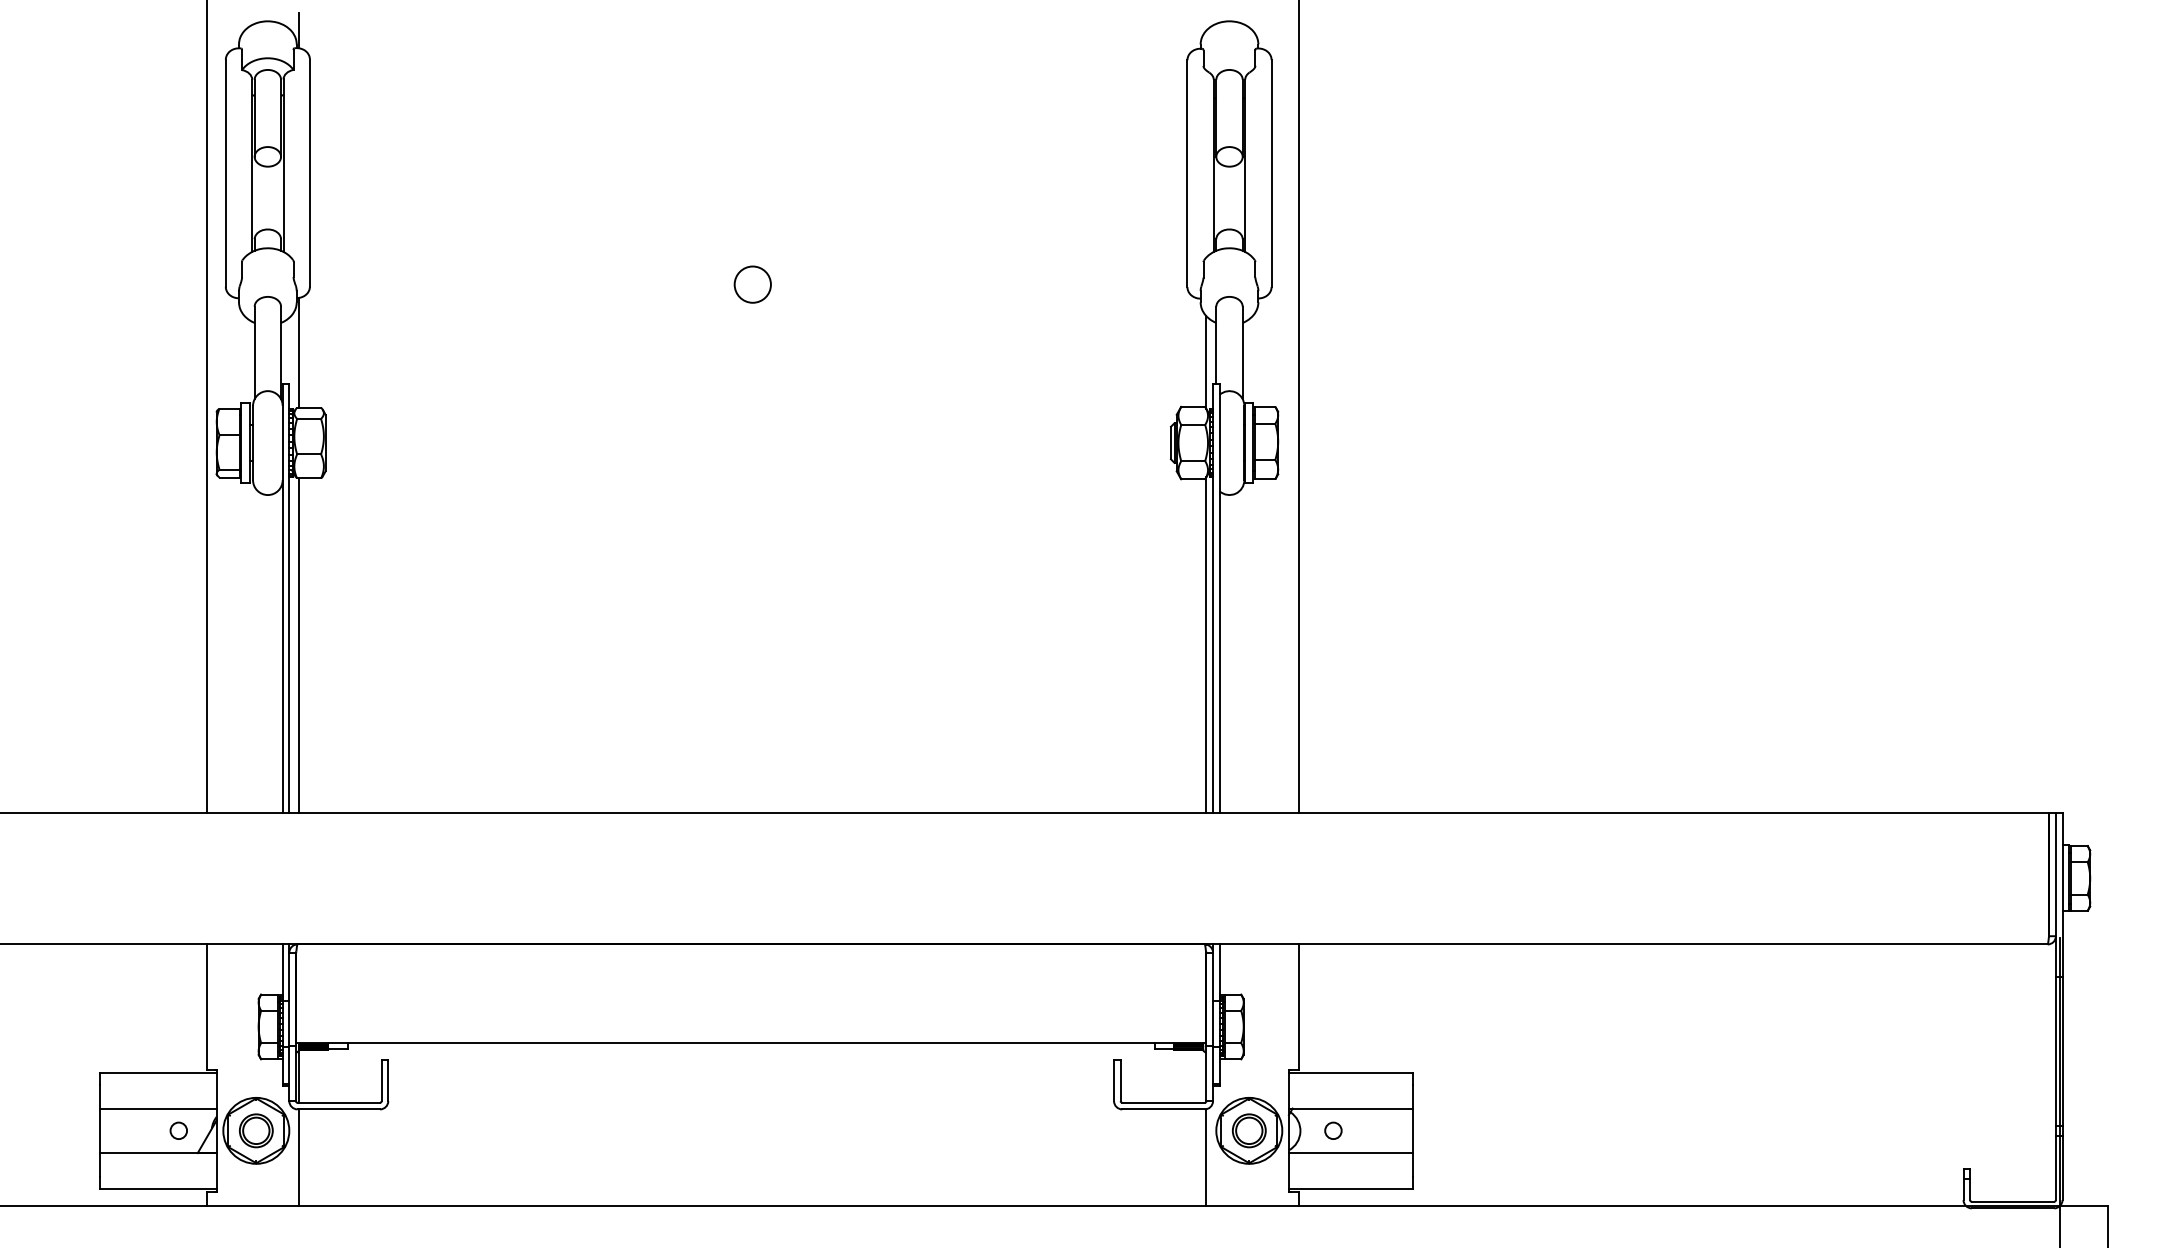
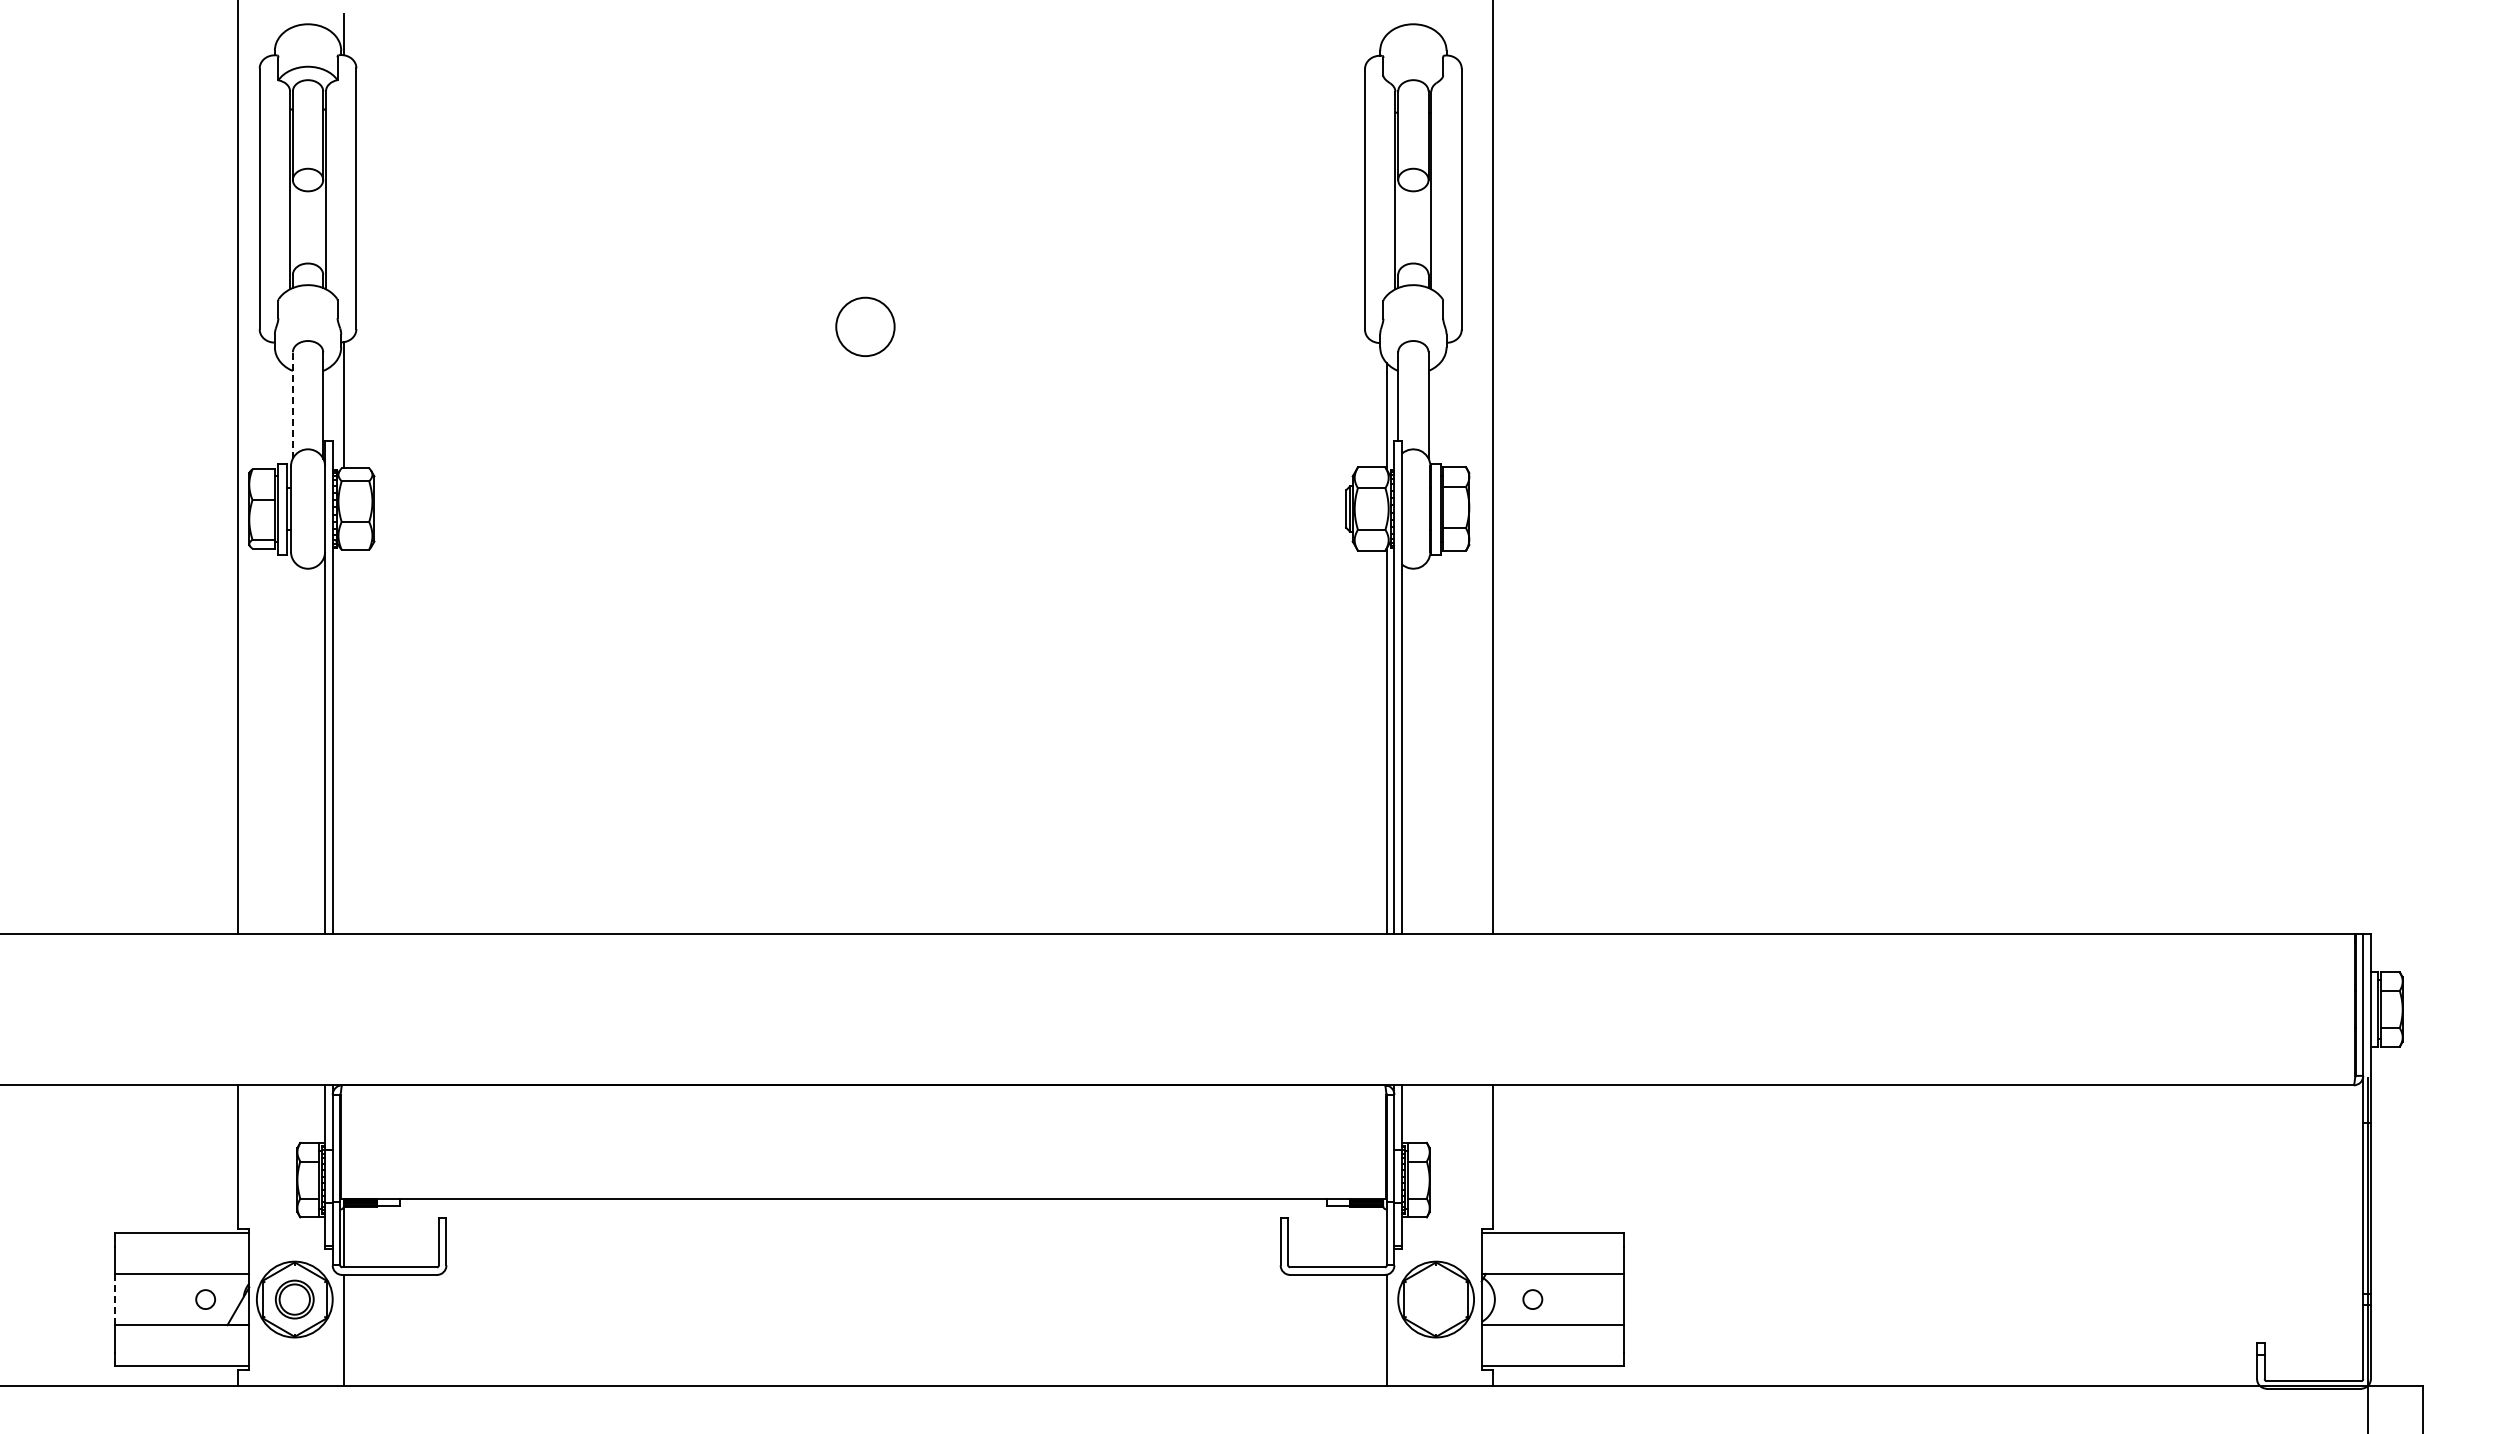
circle: (752, 284) -> (865, 326), size x1.4
line: (254, 352) -> (292, 404), solid -> dashed
line: (299, 645) -> (344, 741), removed
line: (99, 1130) -> (114, 1299), solid -> dashed
part: (1248, 1130) -> (1435, 1299), removed

